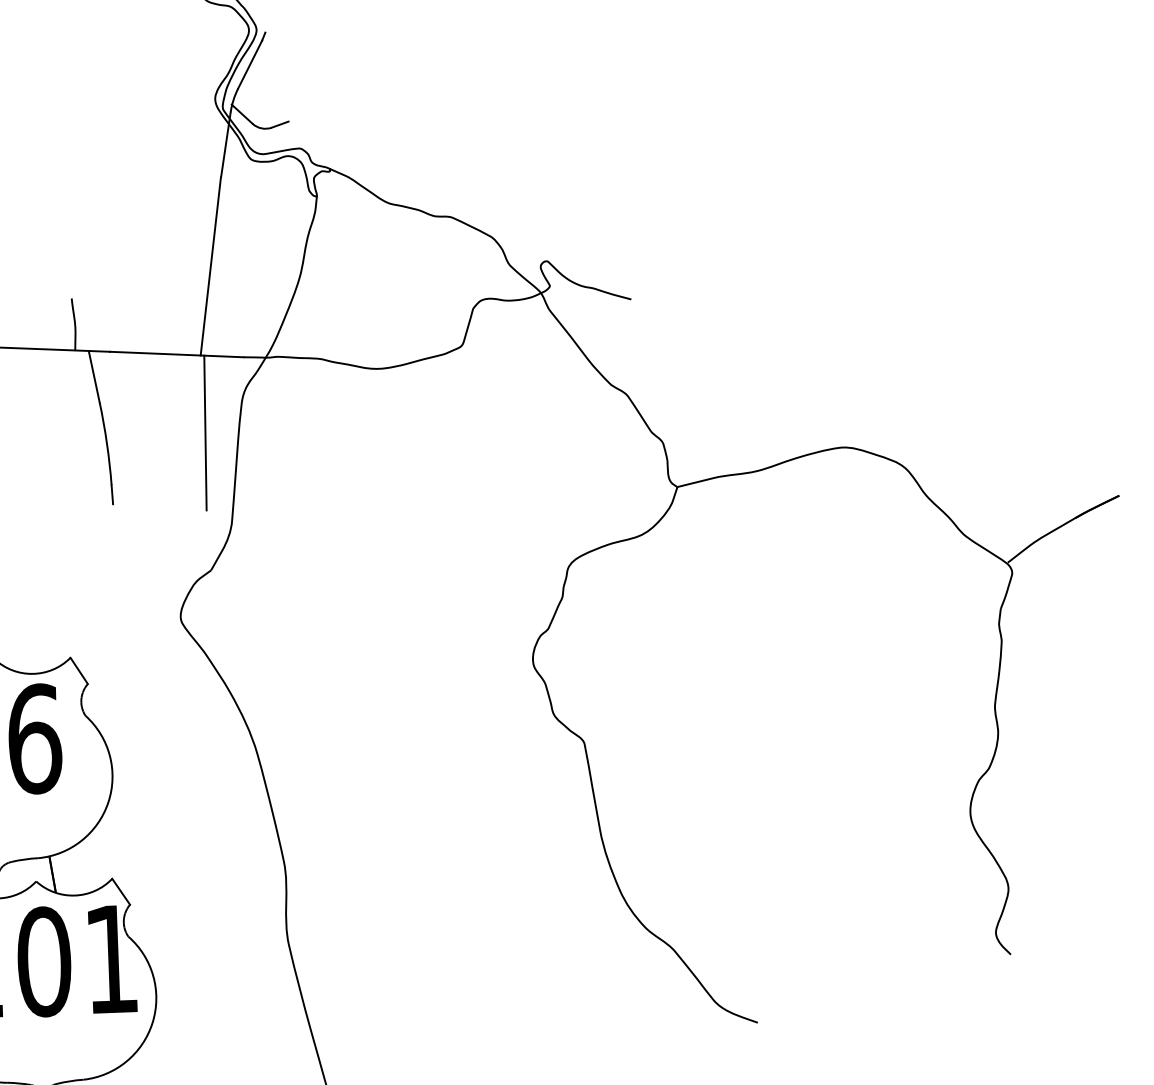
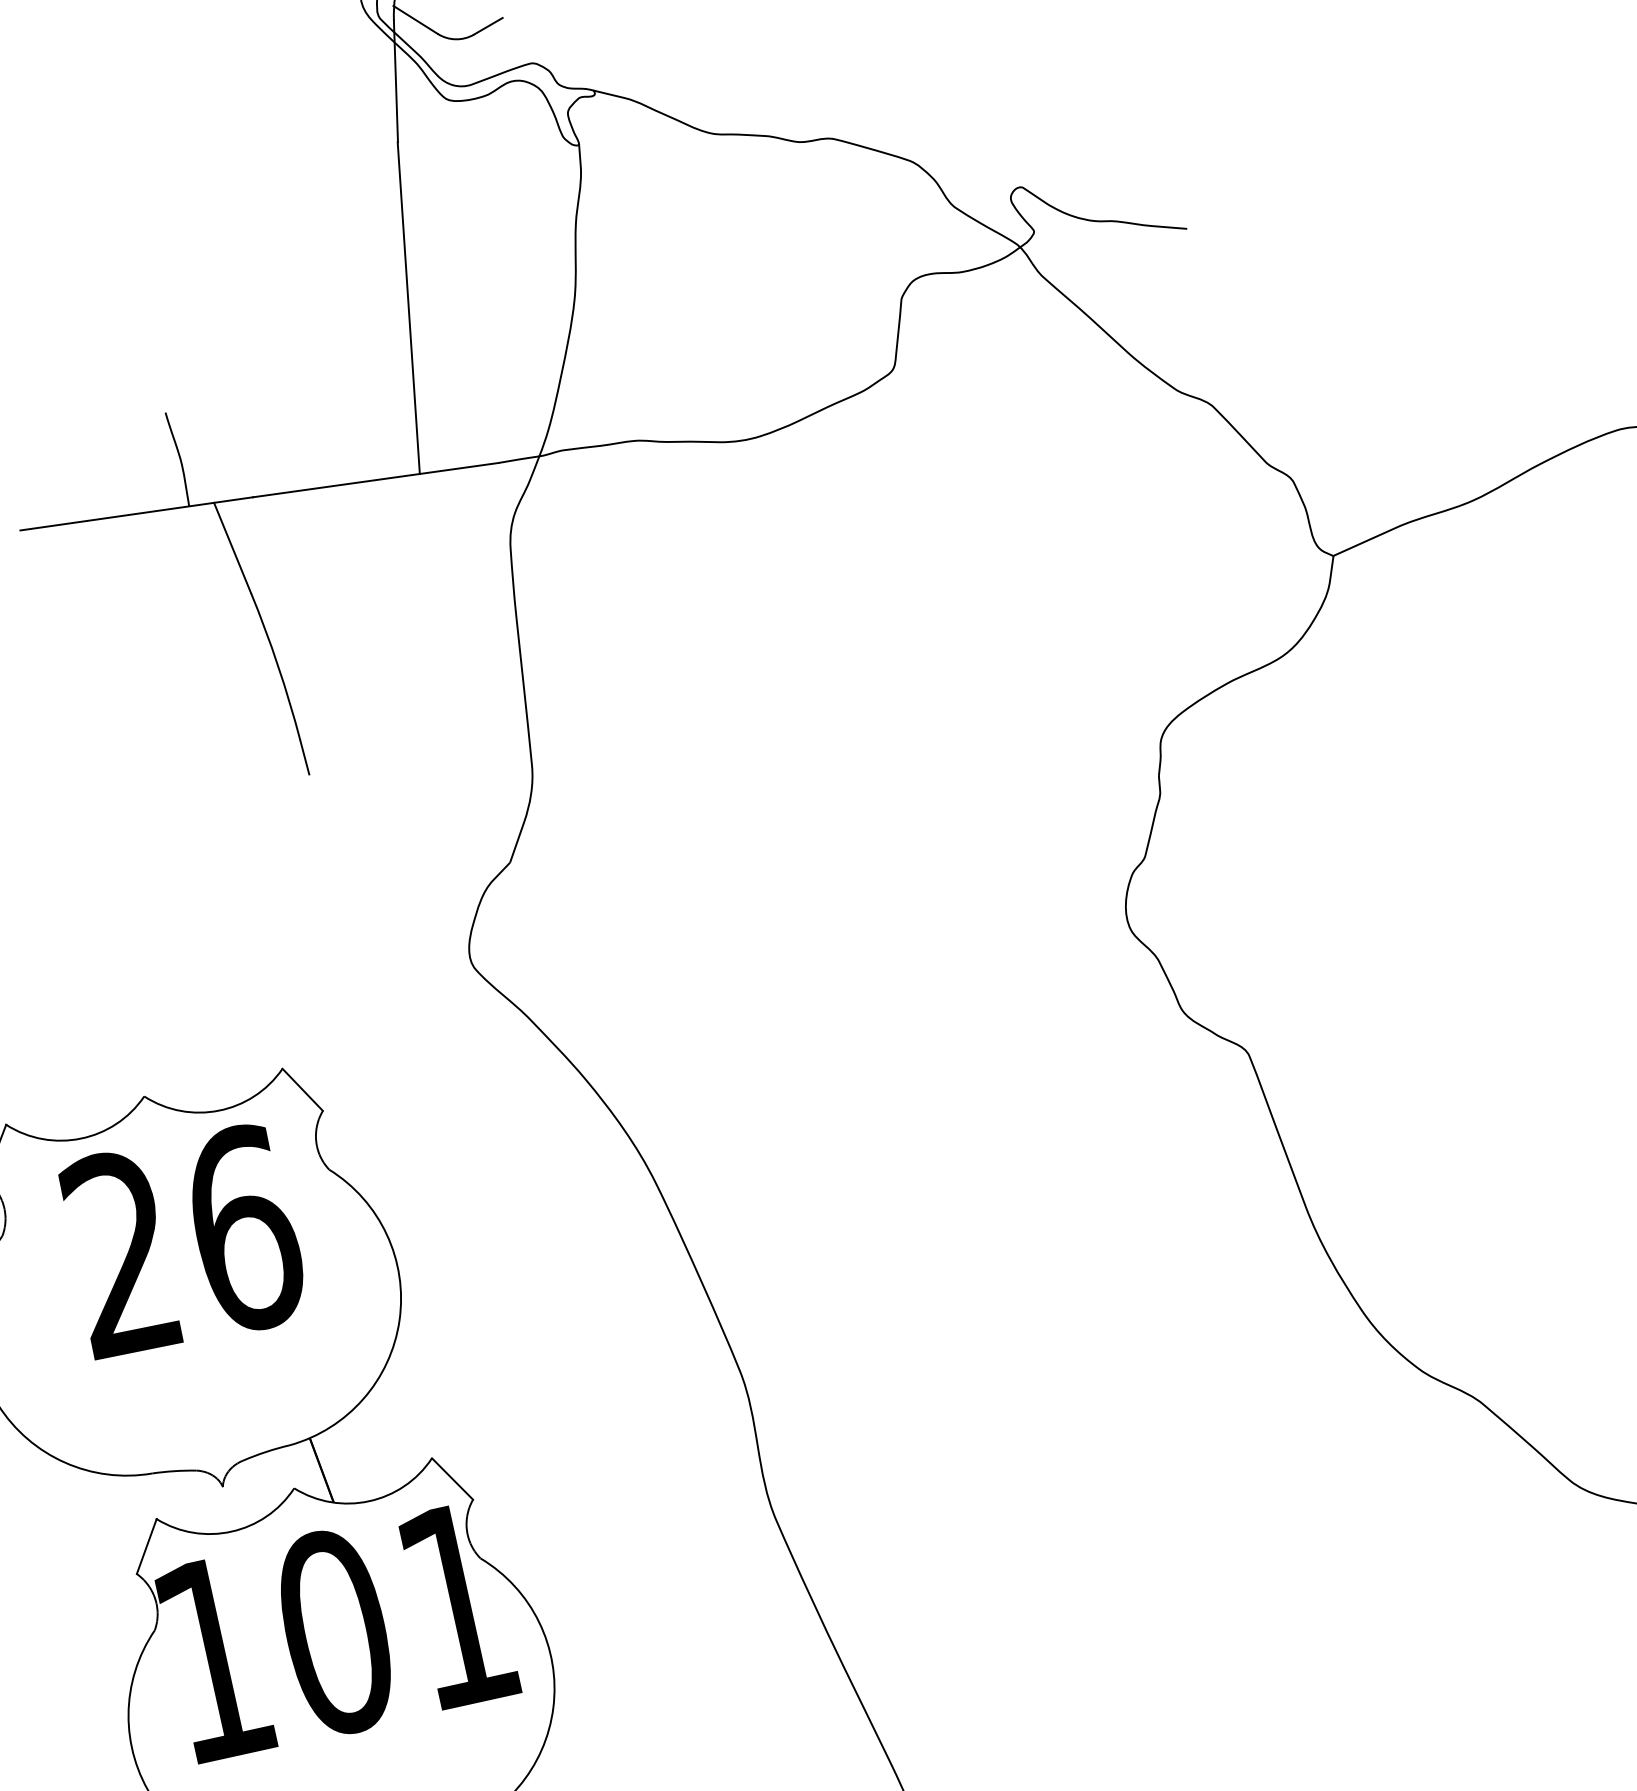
line: (205, 432) -> (454, 612), removed

